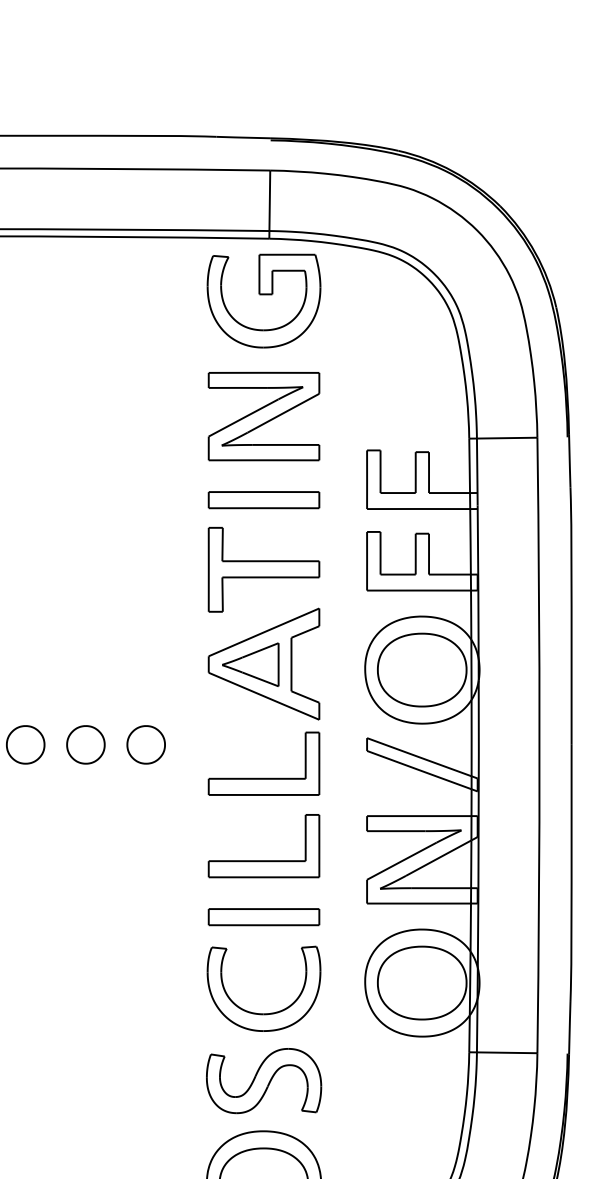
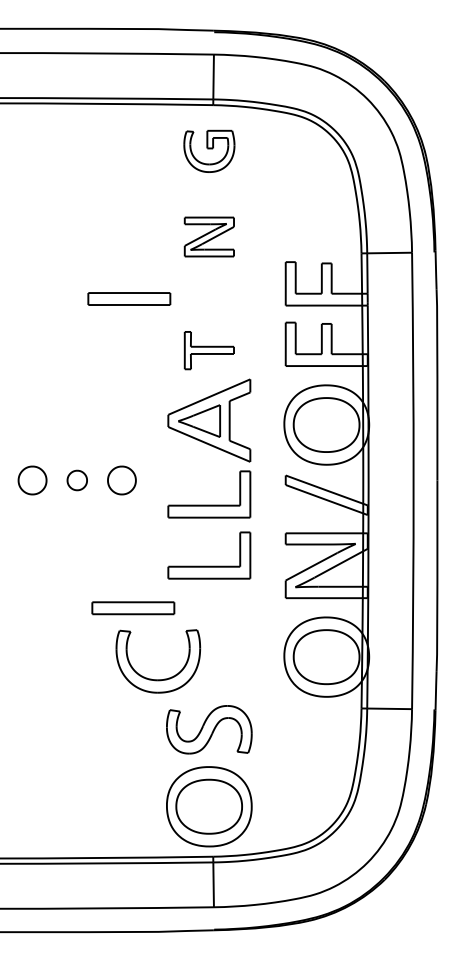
part: (264, 301) -> (209, 151), size x0.6
part: (264, 415) -> (209, 236), size x0.6
part: (264, 499) -> (129, 298), moved
part: (264, 569) -> (209, 350), size x0.6
part: (86, 744) -> (77, 480), size x0.7
part: (264, 917) -> (133, 608), moved
part: (264, 1013) -> (158, 679), moved

